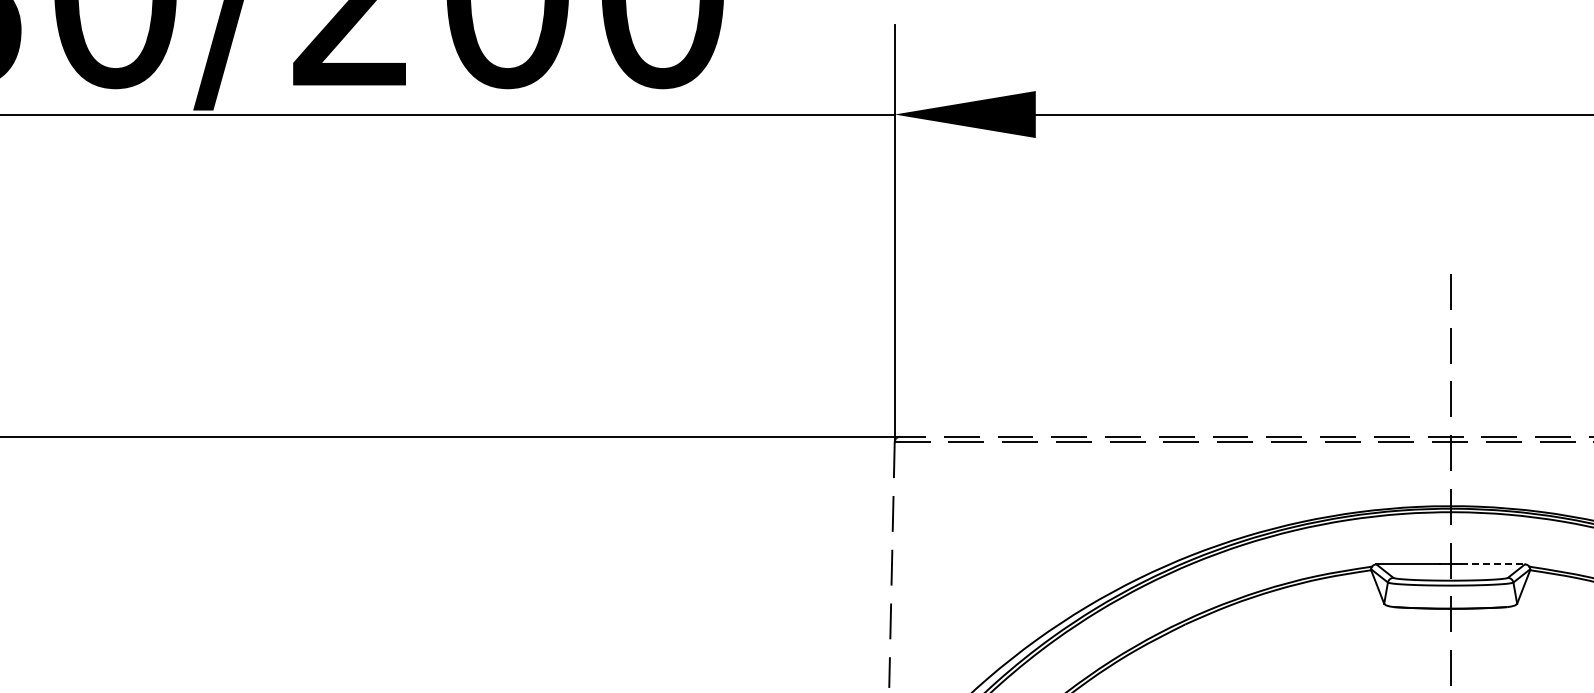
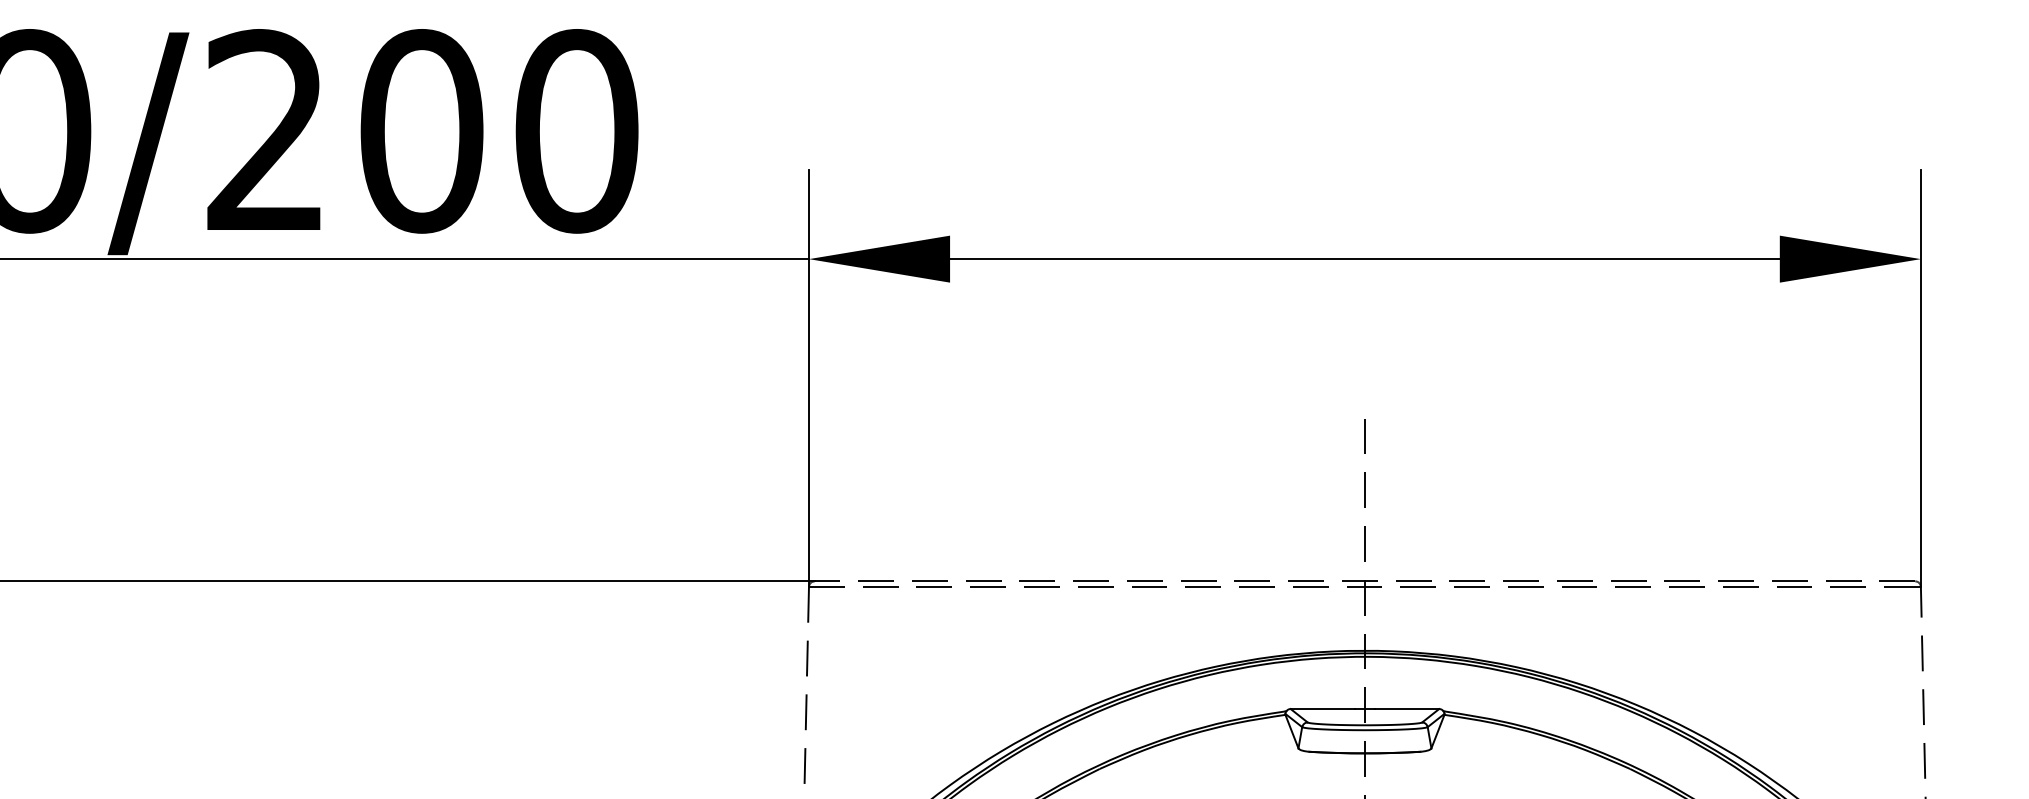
line: (1493, 564) -> (1407, 709), dashed -> solid

